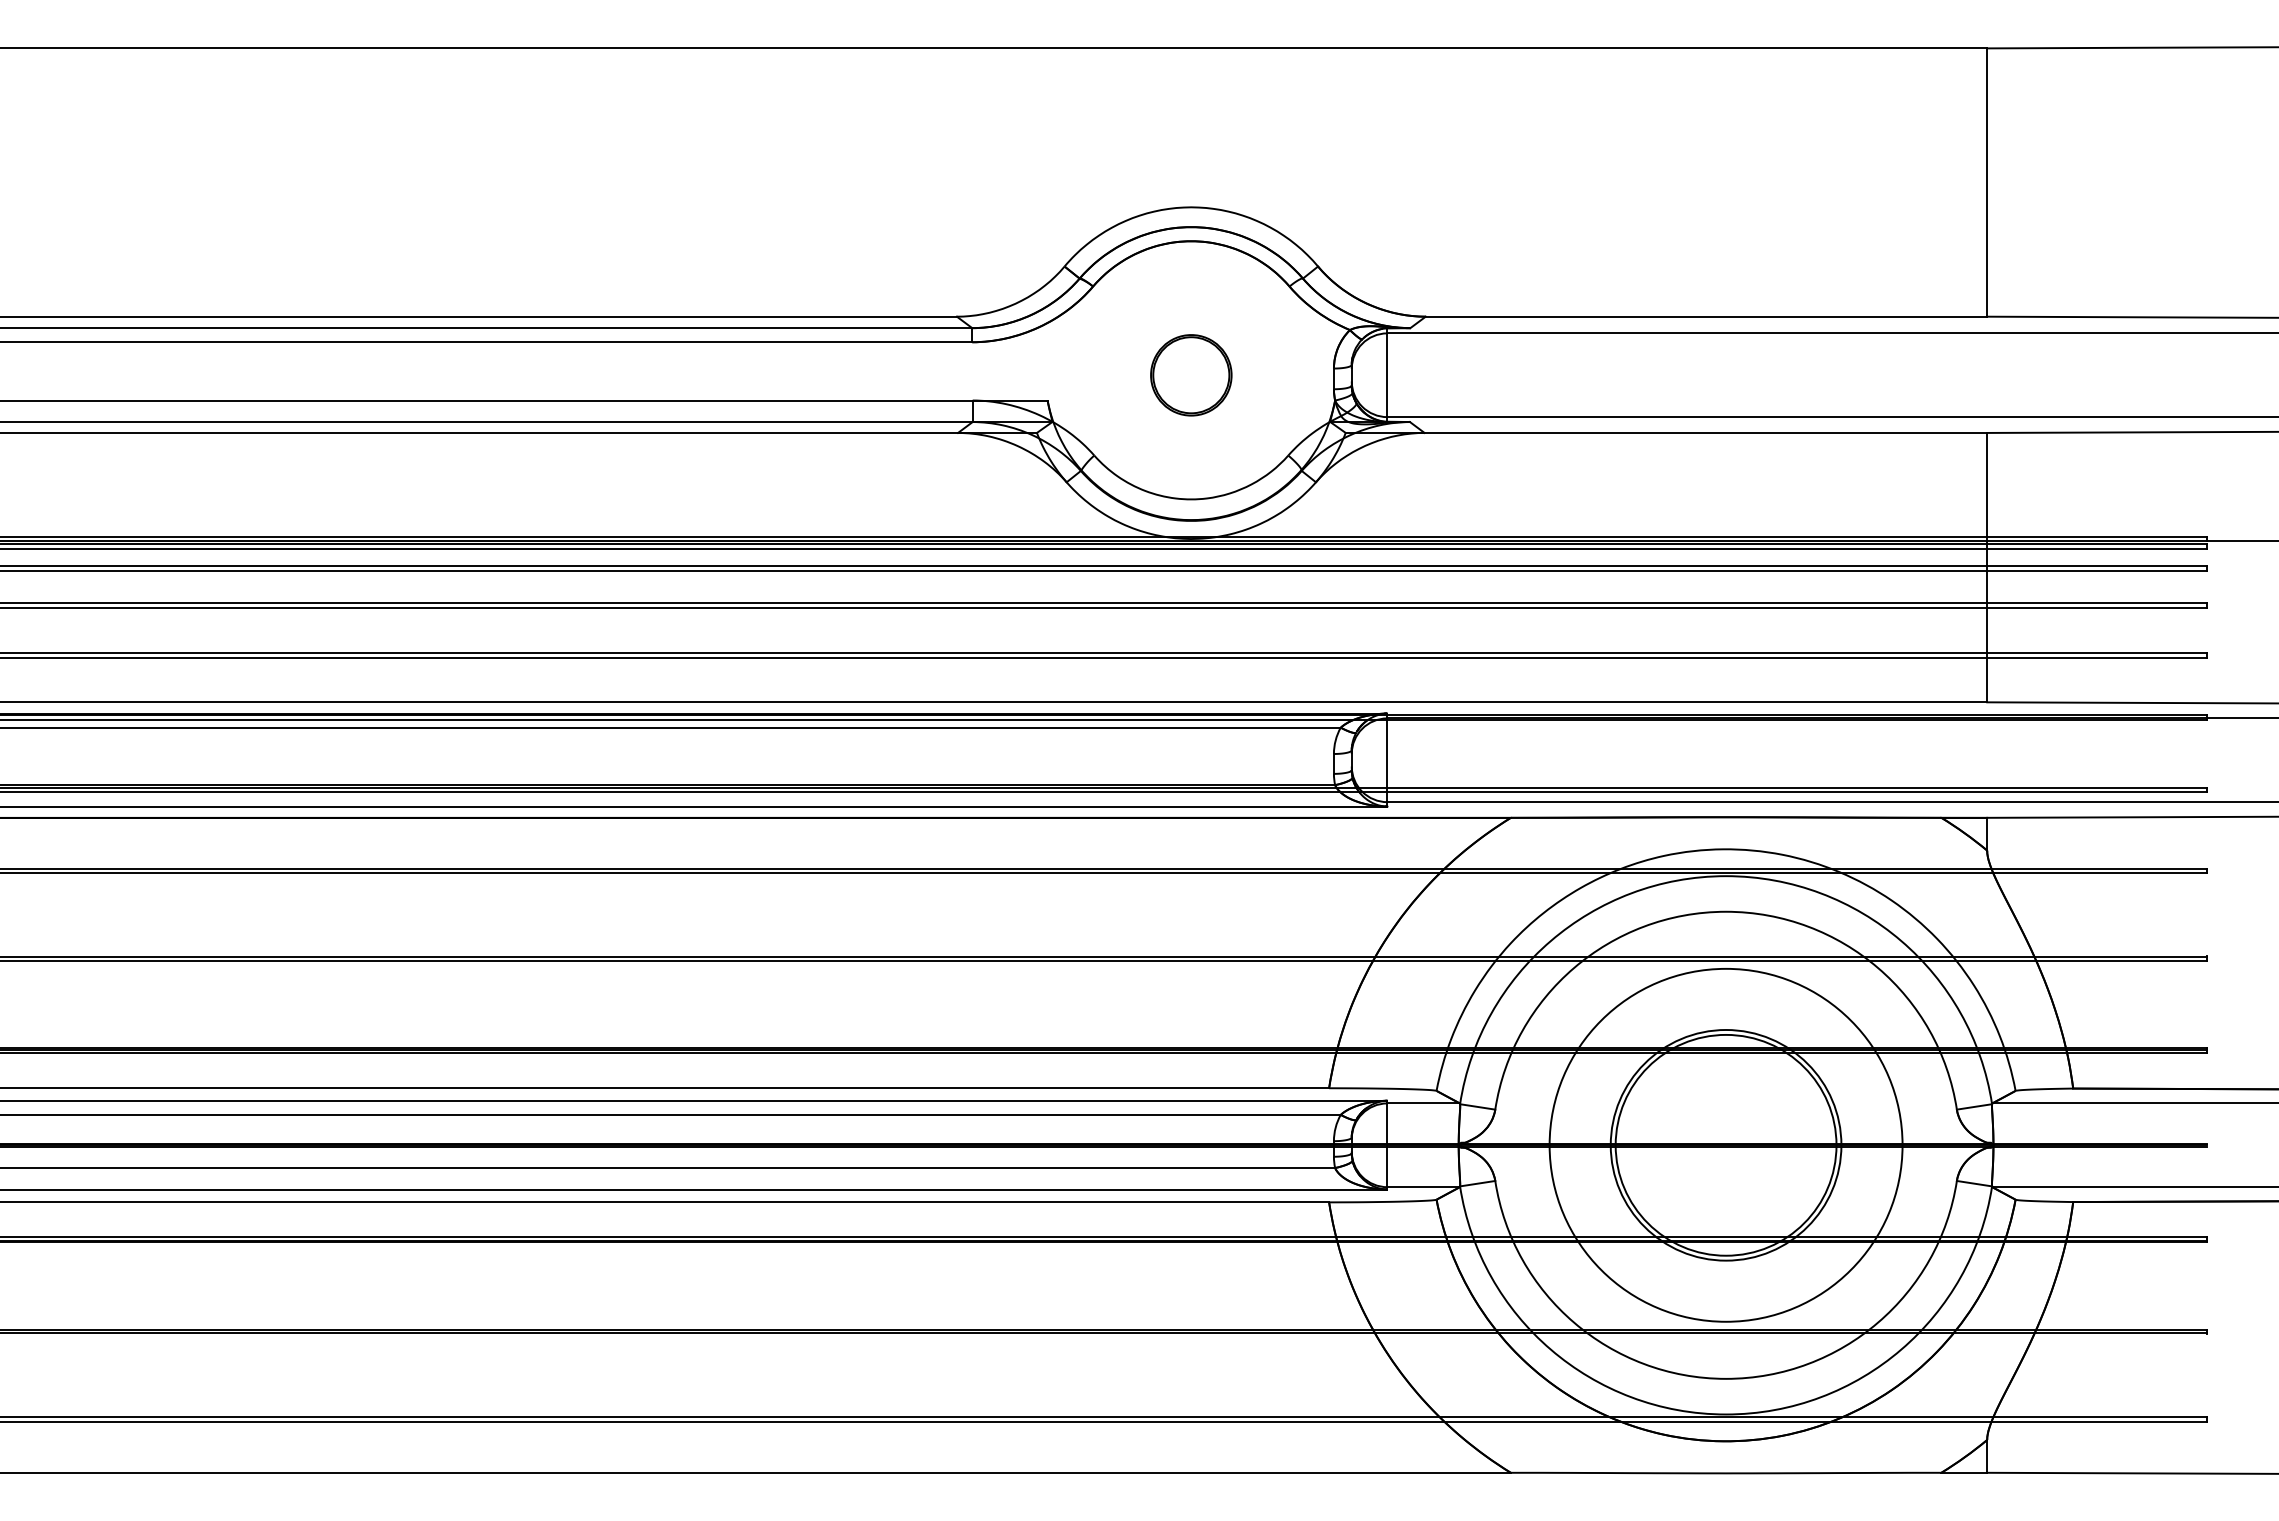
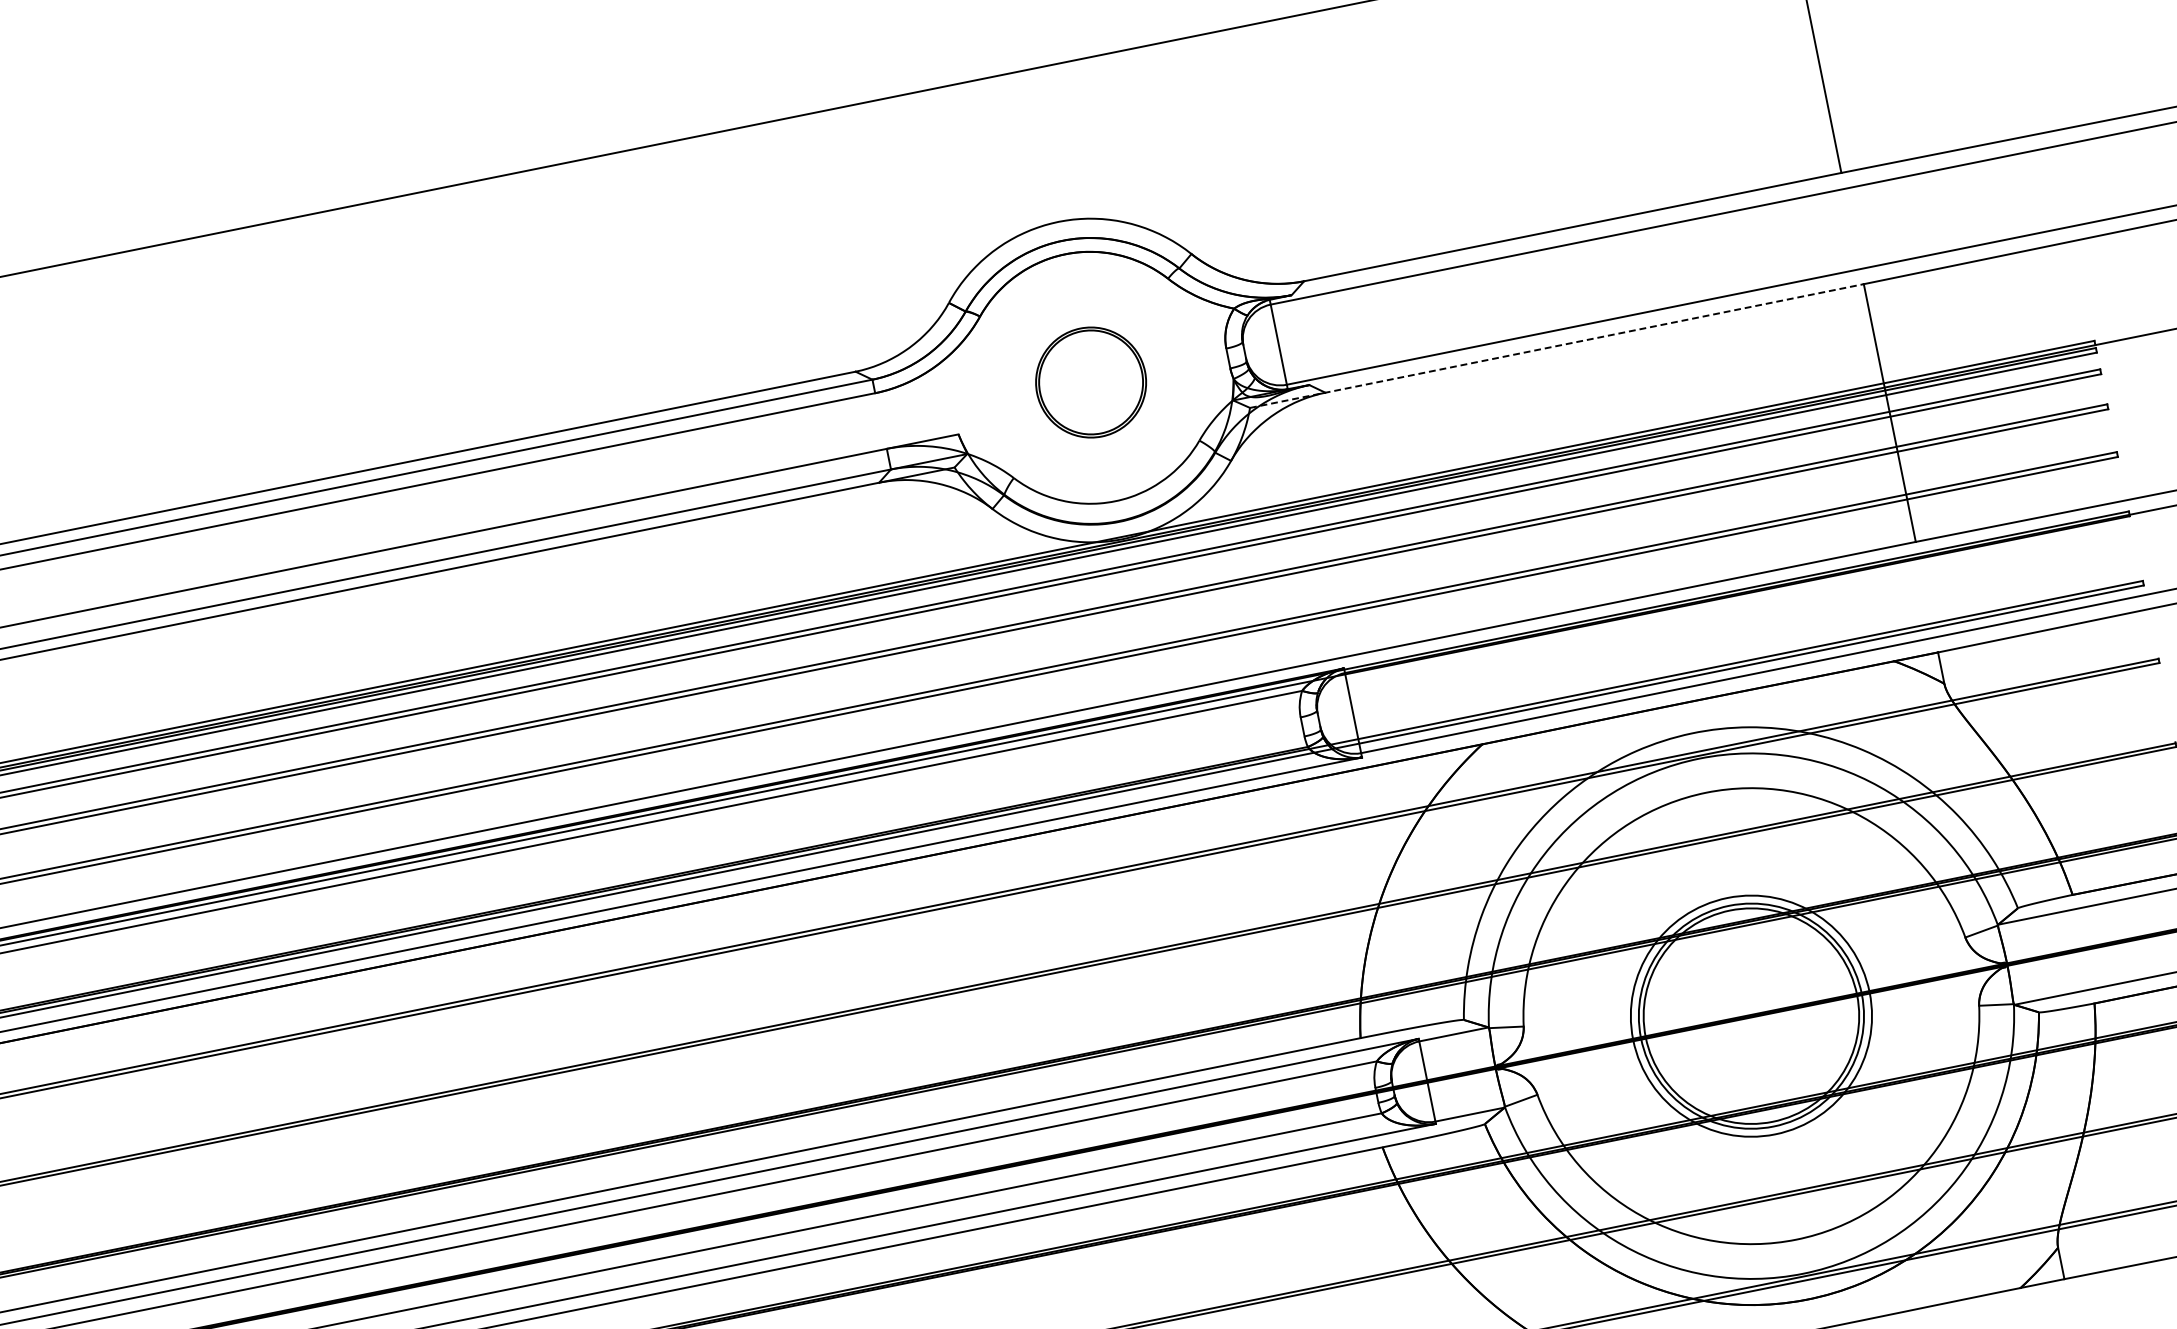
part: (1191, 375) -> (1091, 382), size x1.4
line: (1666, 432) -> (1556, 345), solid -> dashed
circle: (1725, 1144) -> (1750, 1015), size x0.7

